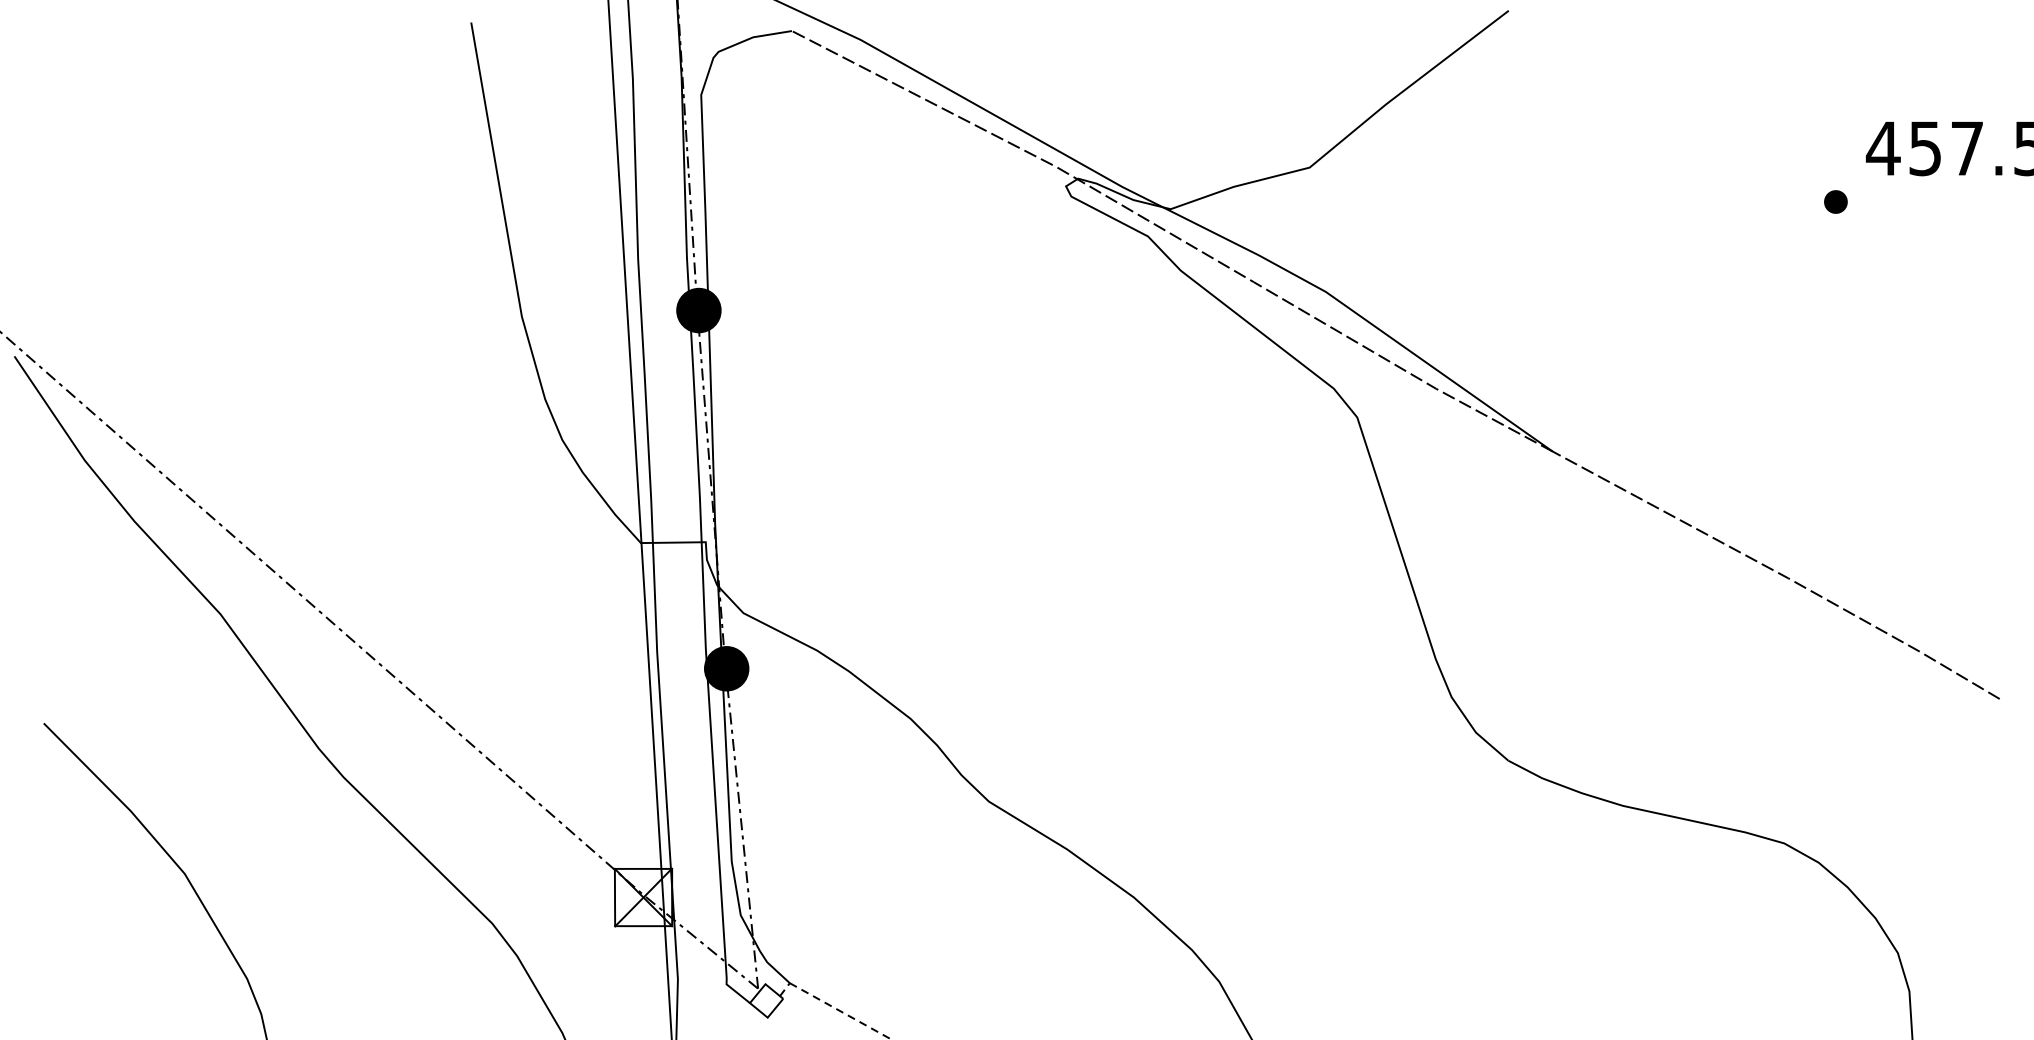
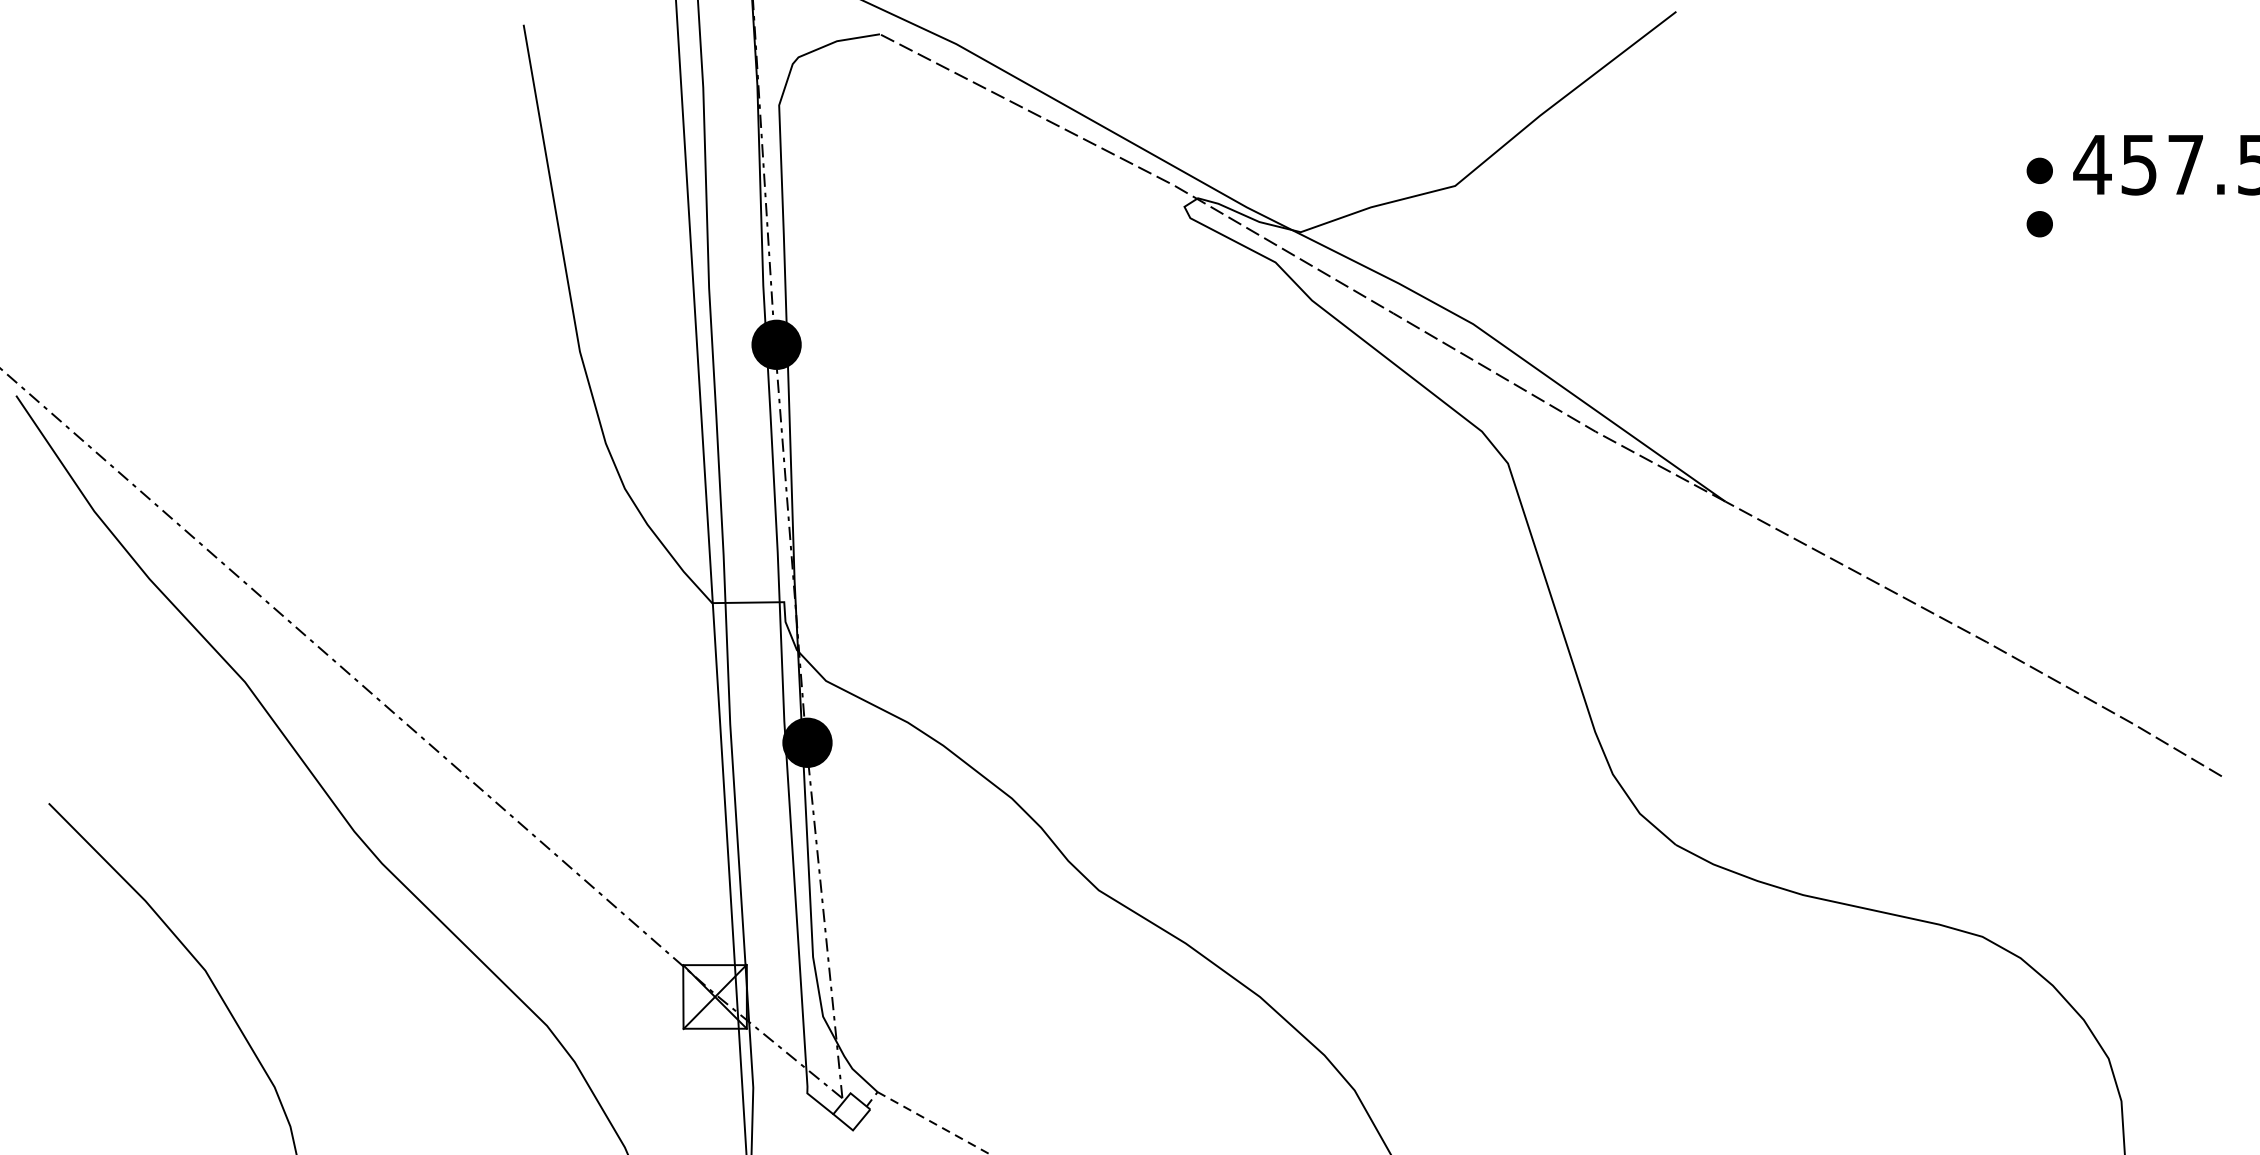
part: (1835, 153) -> (2039, 170), added

